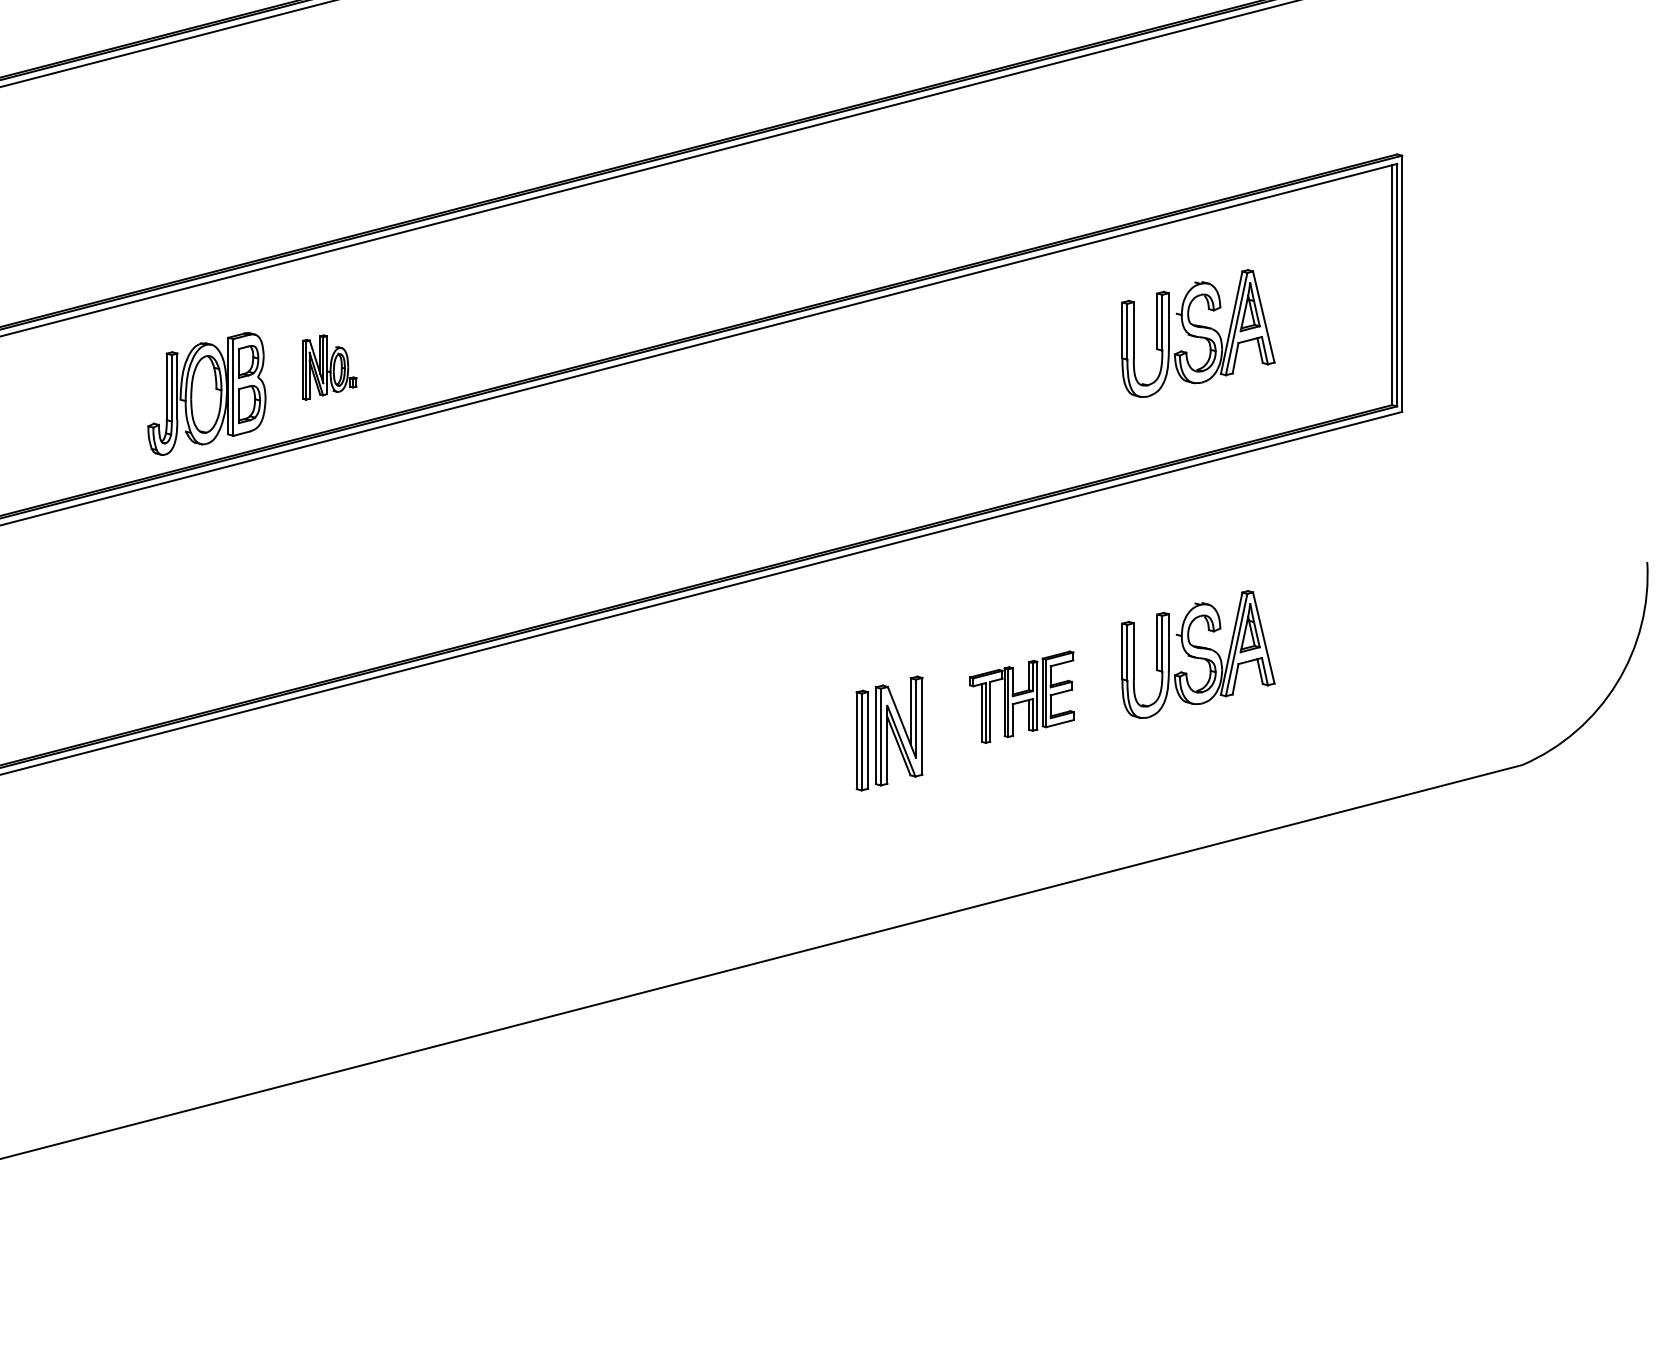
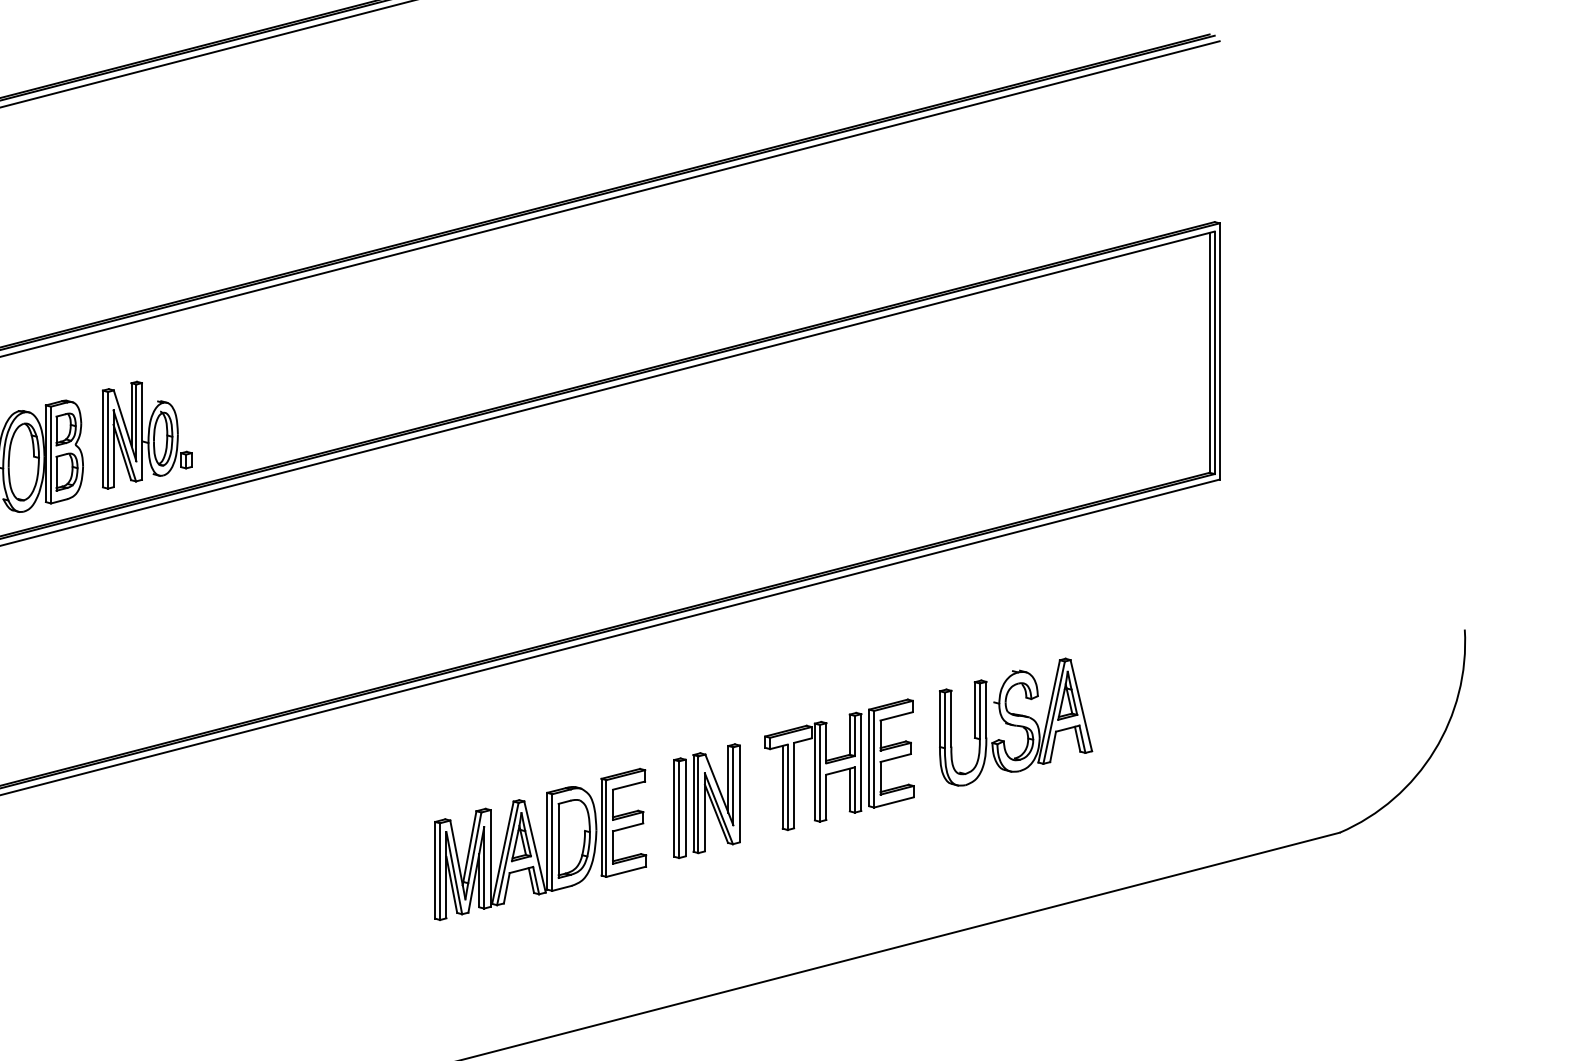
part: (1198, 333) -> (1016, 401), removed
part: (329, 367) -> (147, 435), size x1.67
part: (1021, 697) -> (839, 765), size x1.43
part: (722, 776) -> (540, 844), added

